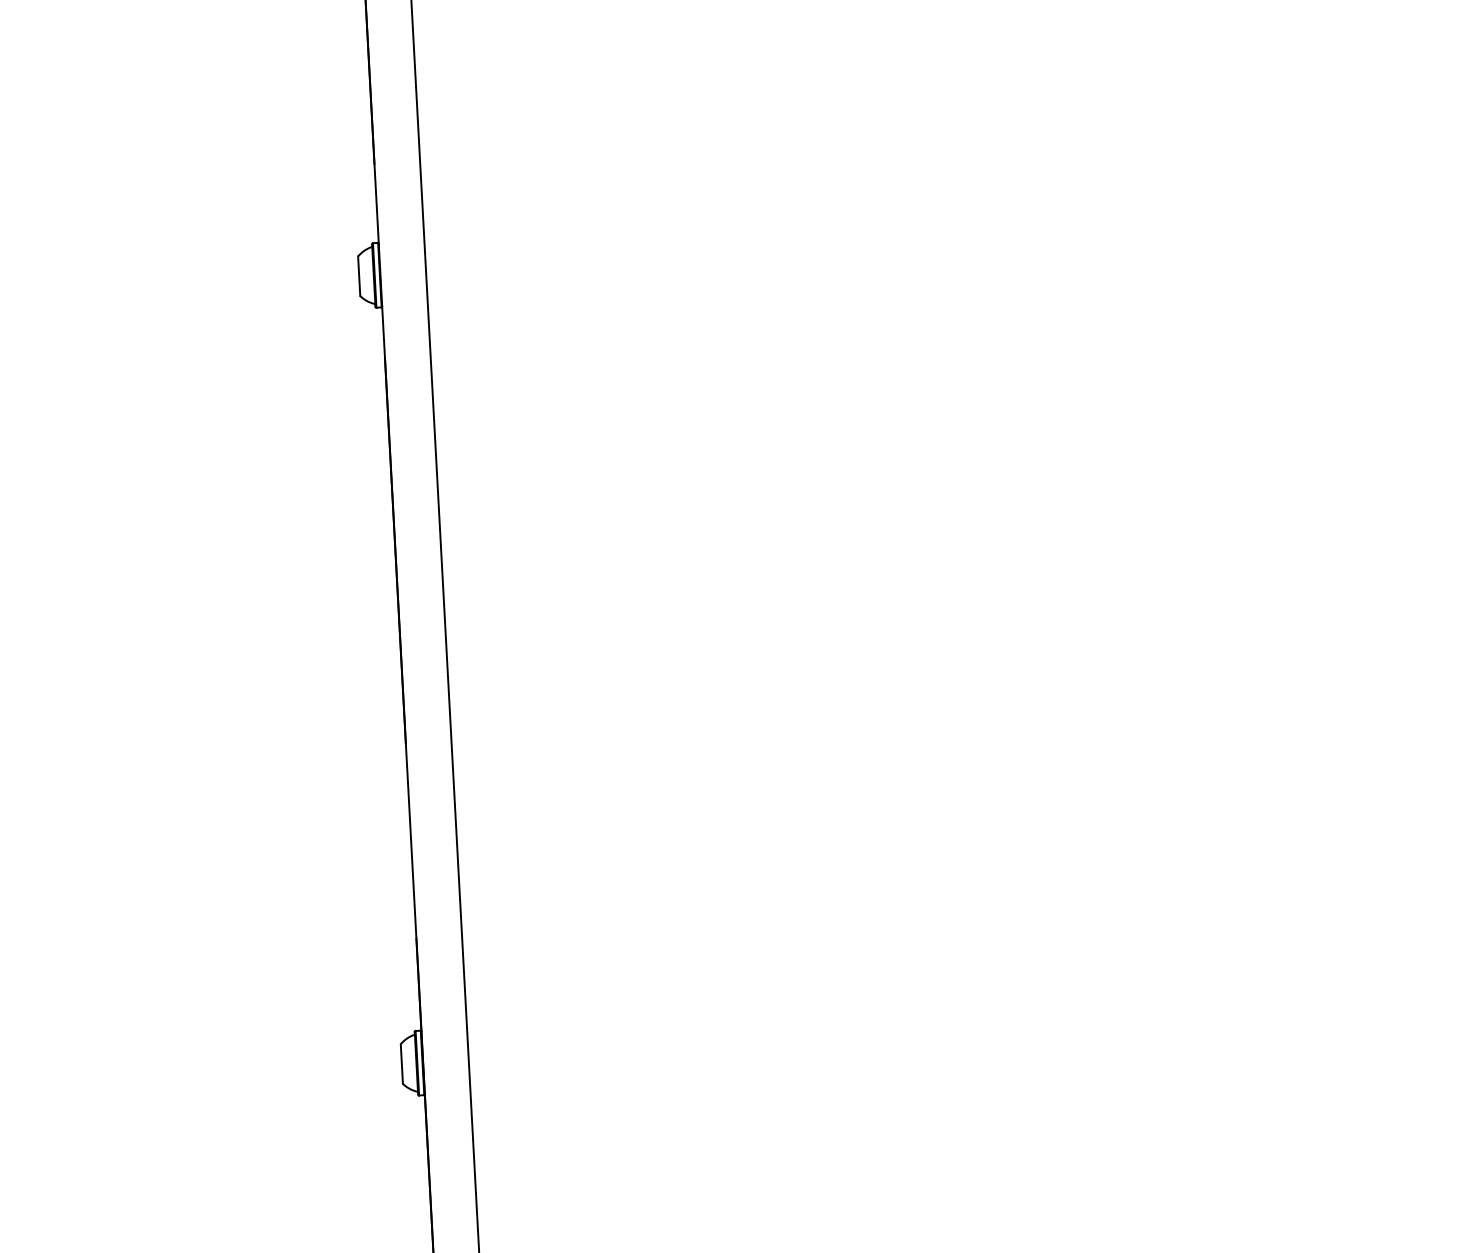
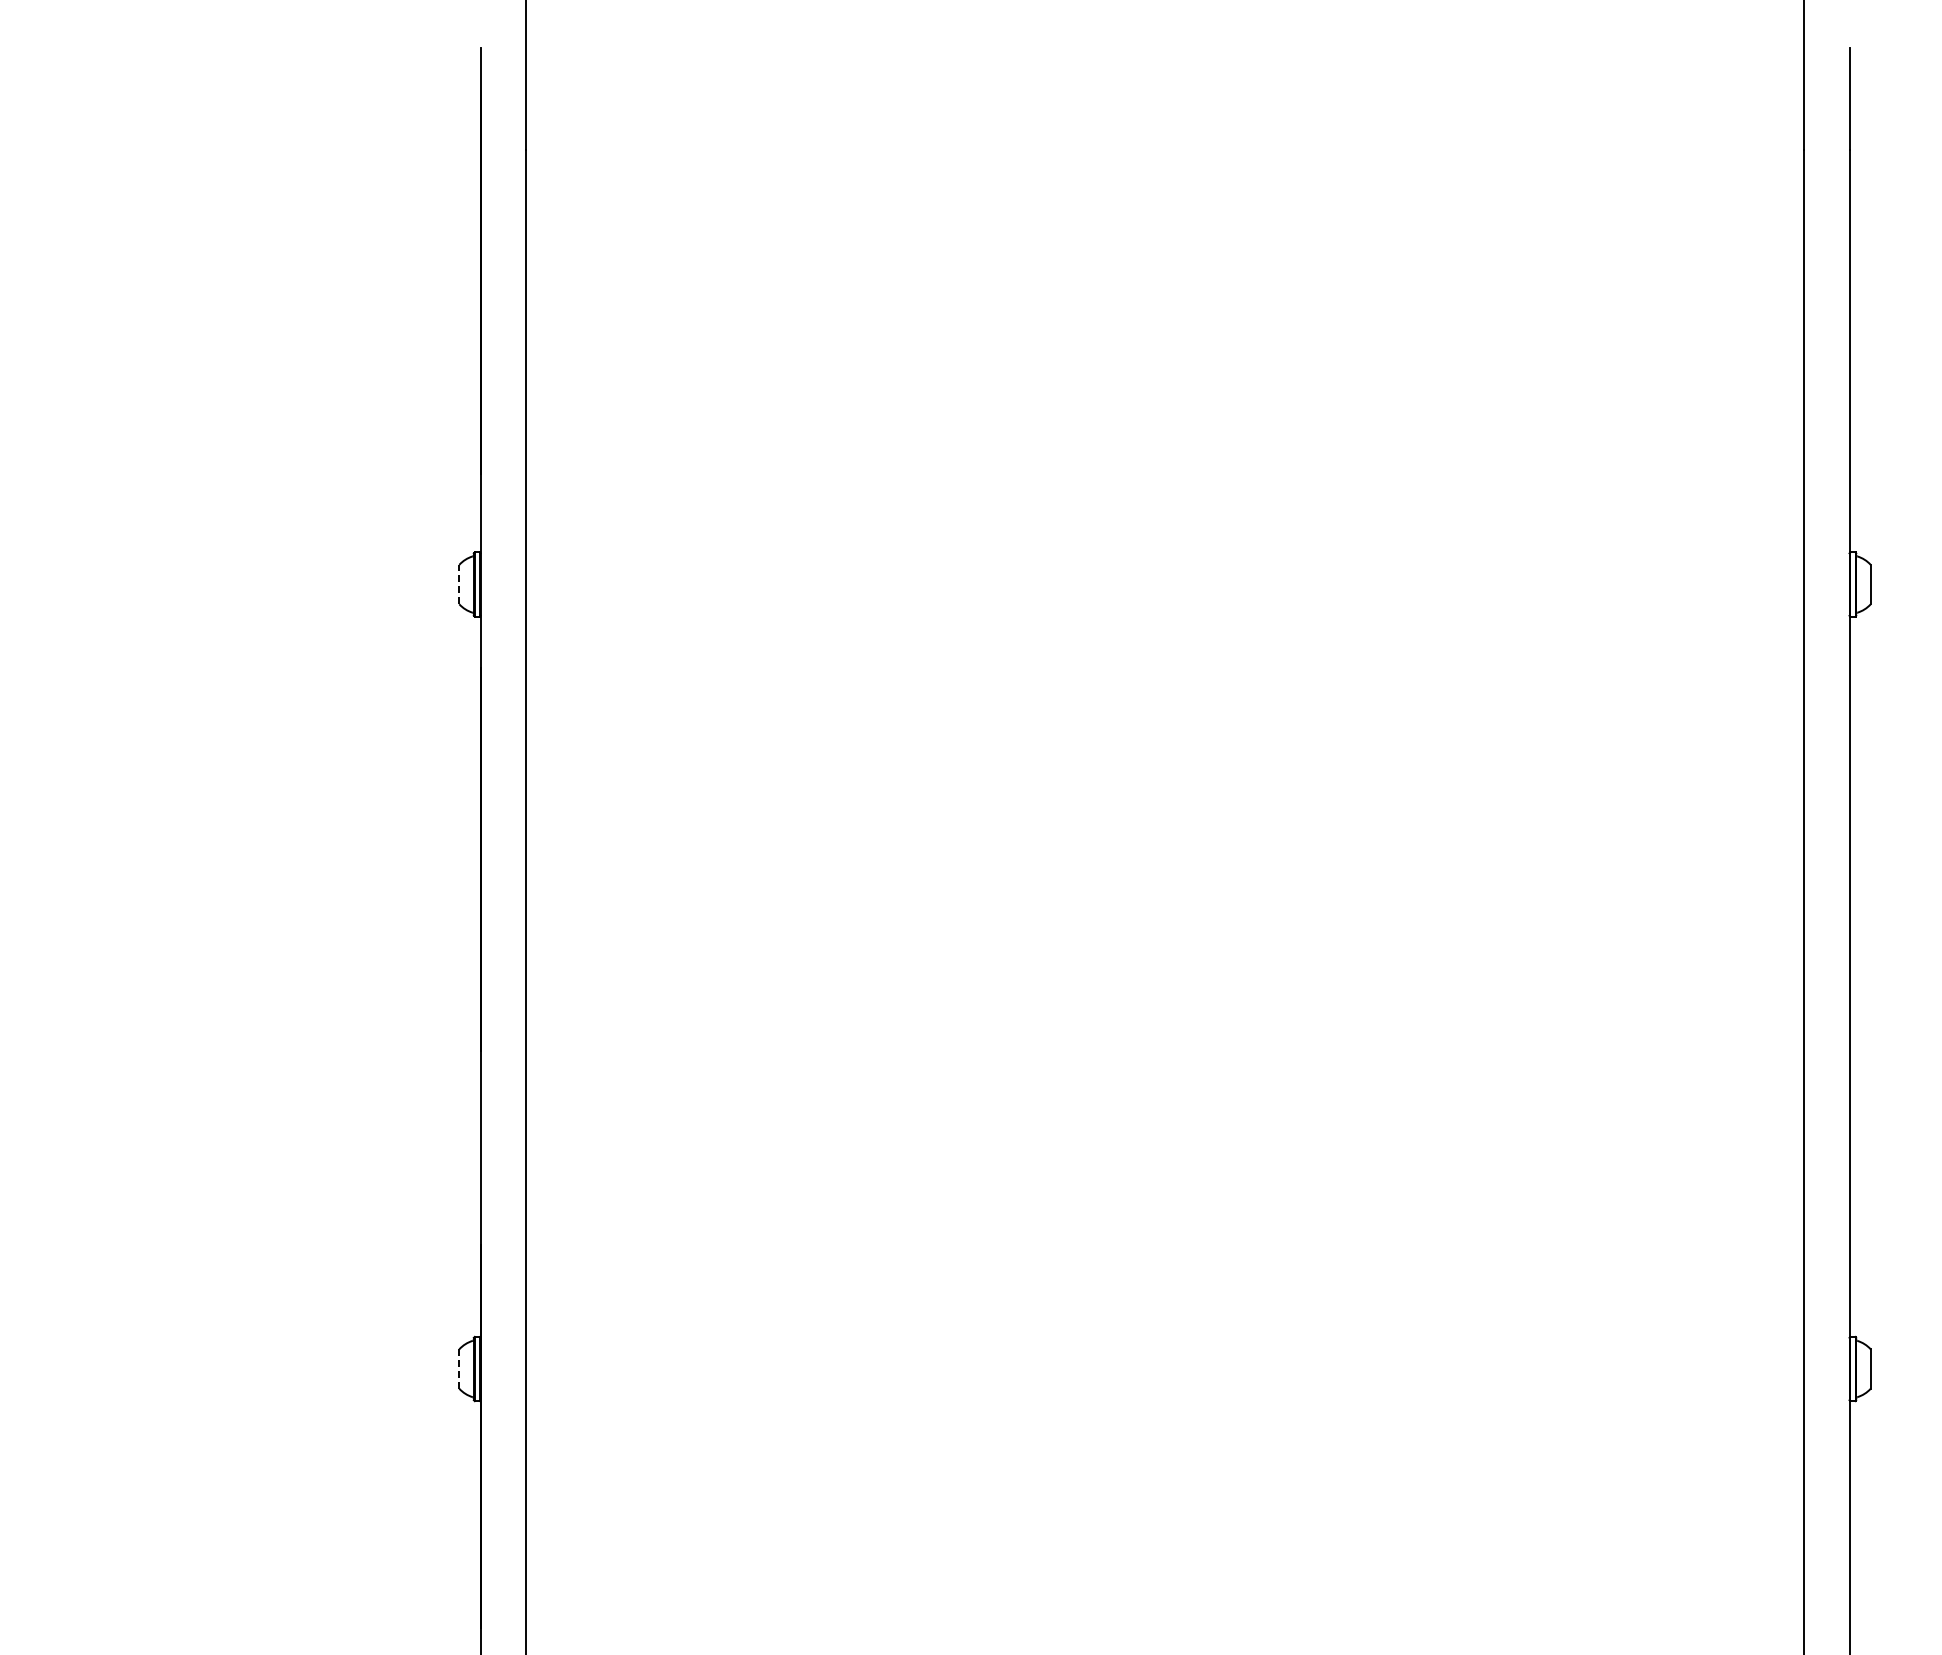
line: (359, 276) -> (459, 584), solid -> dashed
line: (402, 1064) -> (459, 1369), solid -> dashed

